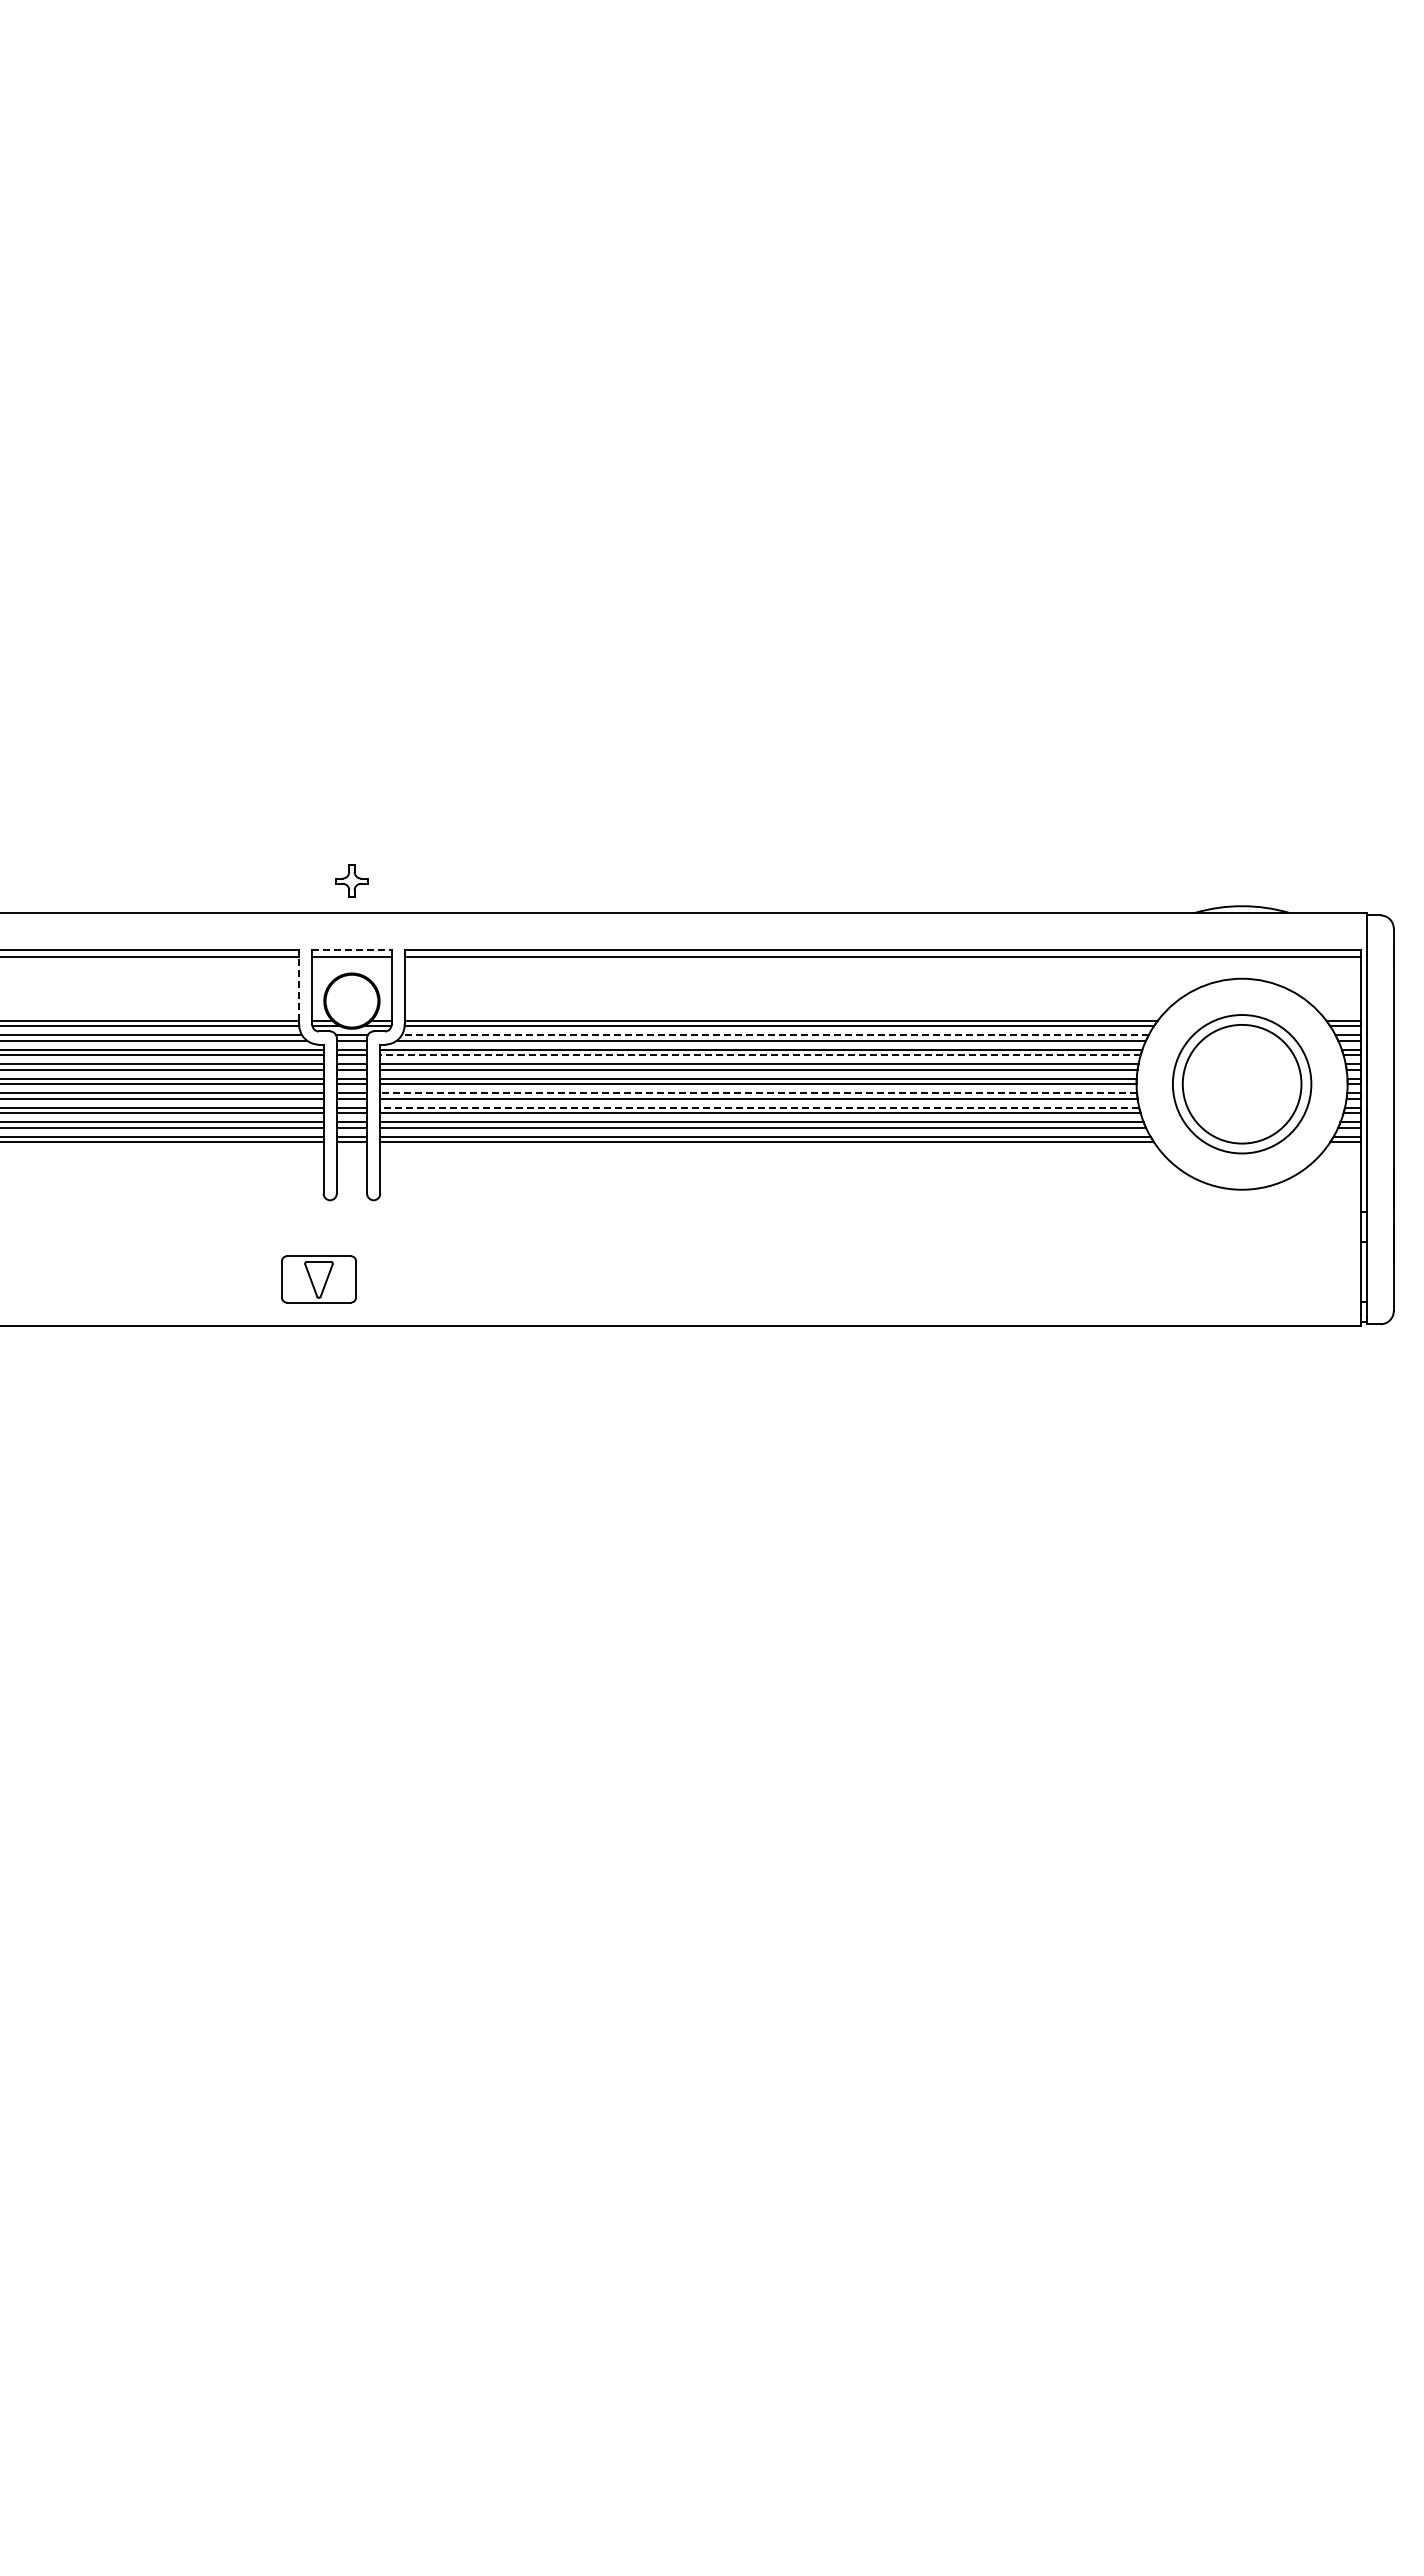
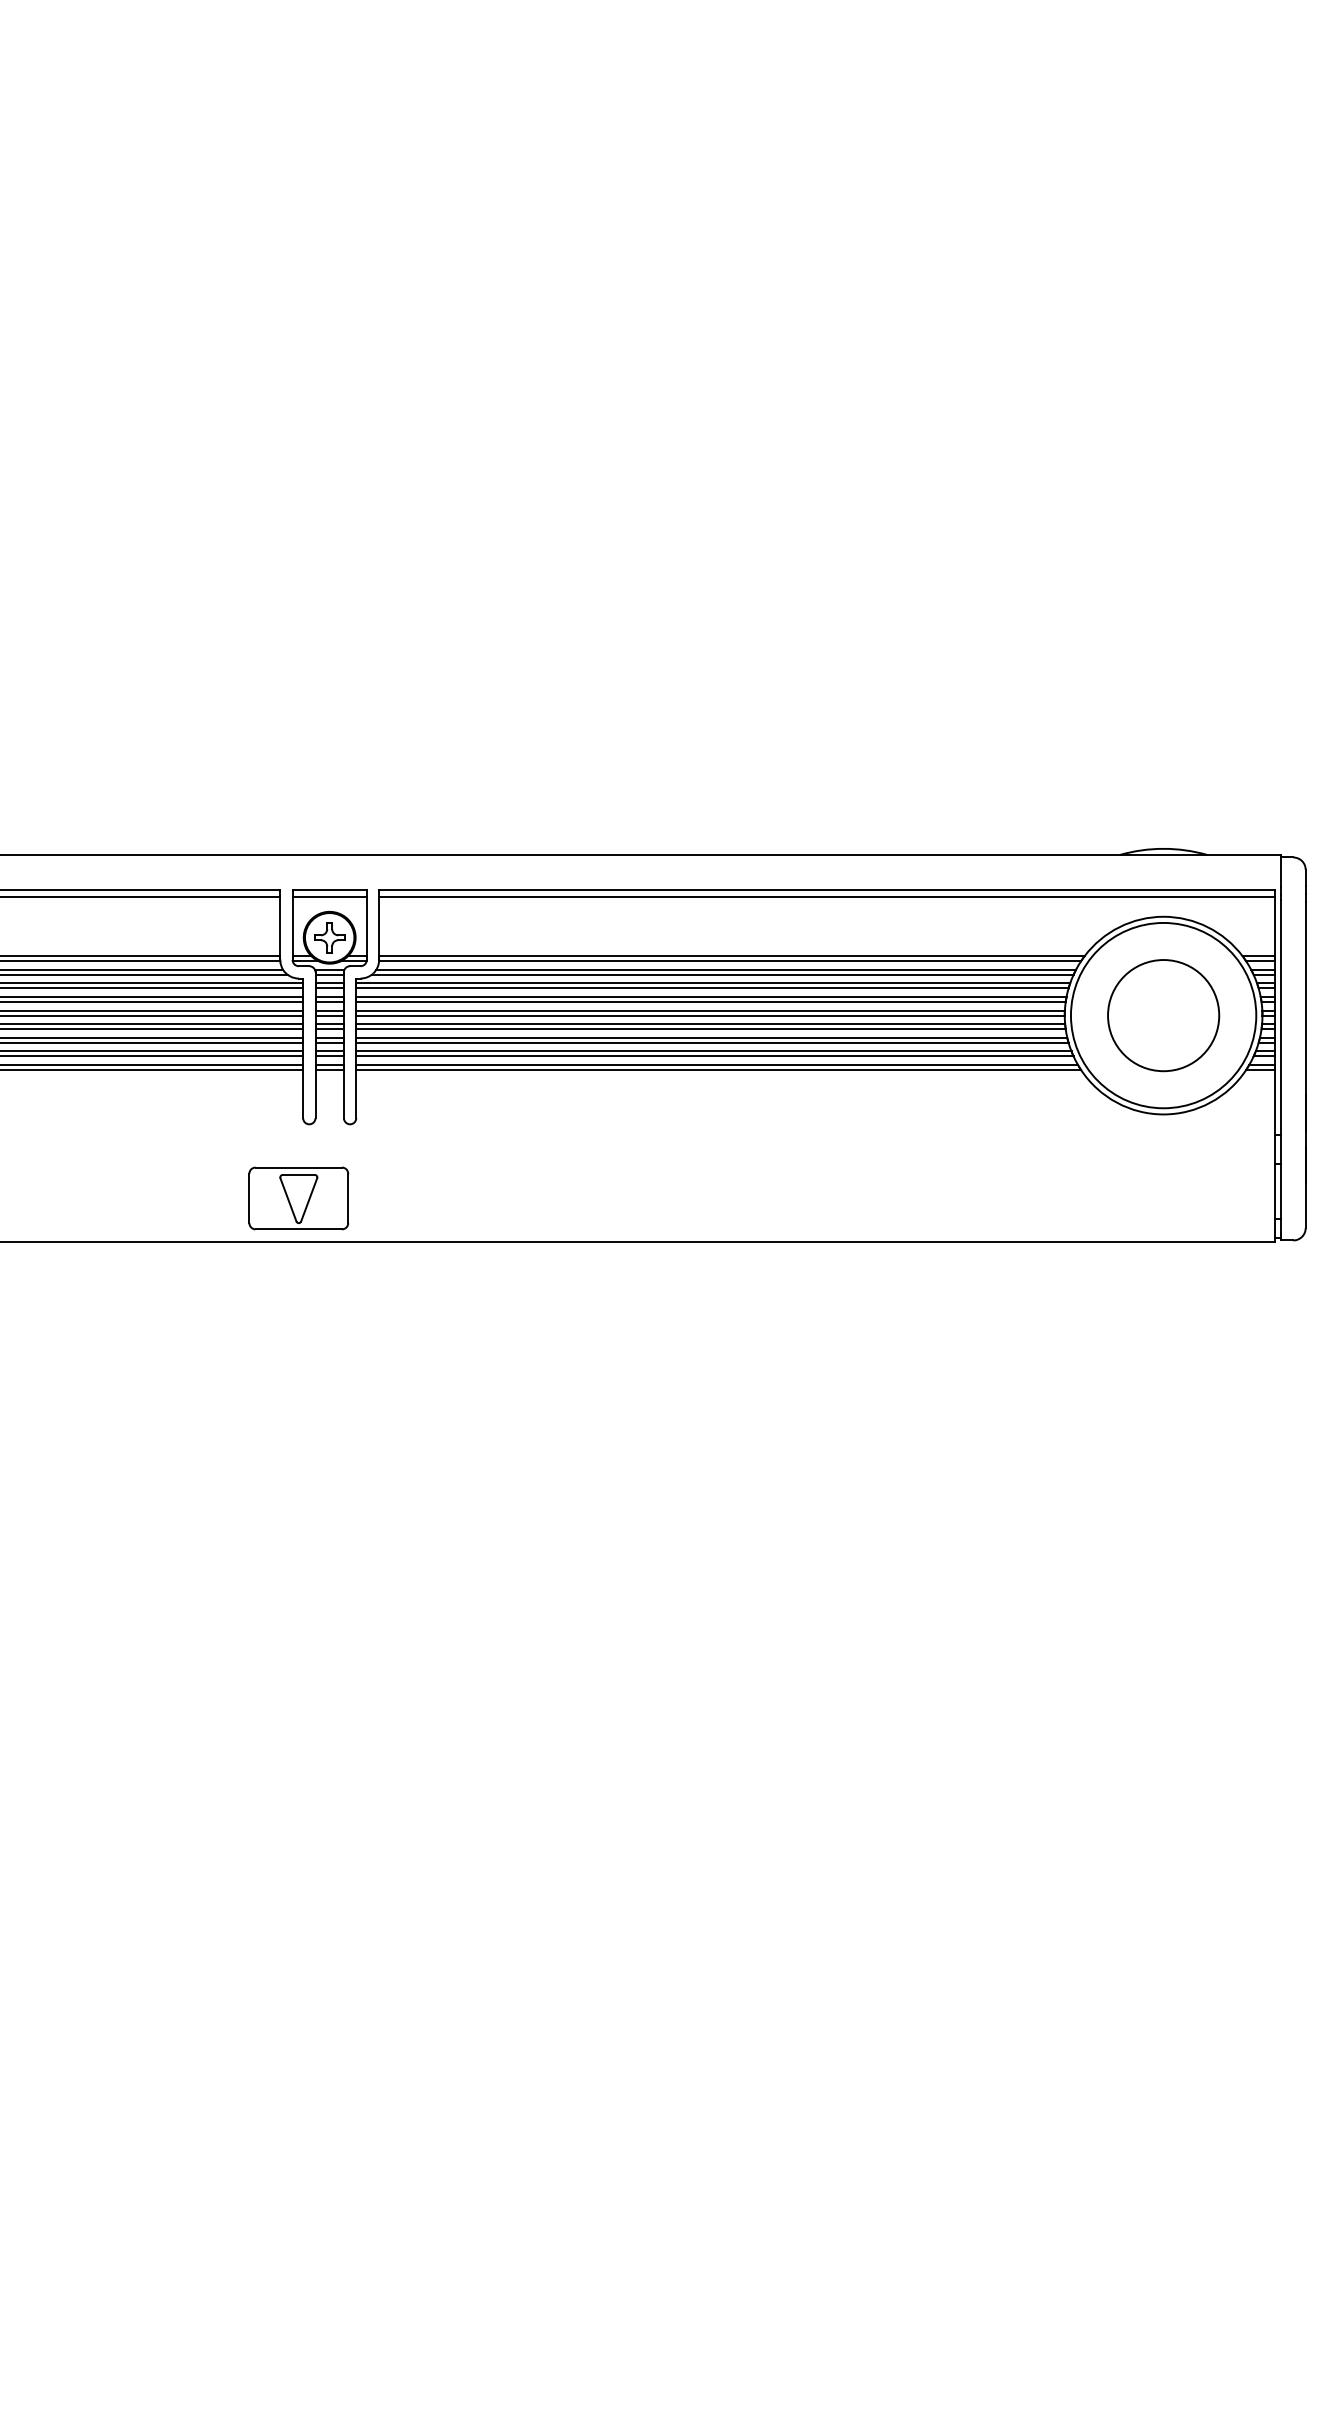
part: (351, 880) -> (329, 937), moved
line: (351, 949) -> (329, 889), dashed -> solid
line: (299, 989) -> (280, 926), dashed -> solid
line: (774, 1035) -> (725, 969), dashed -> solid
line: (760, 1055) -> (712, 988), dashed -> solid
circle: (1242, 1084) -> (1163, 1015), size x1.43
line: (758, 1093) -> (710, 1024), dashed -> solid
line: (759, 1107) -> (711, 1037), dashed -> solid
part: (318, 1279) -> (298, 1198), size x1.43

